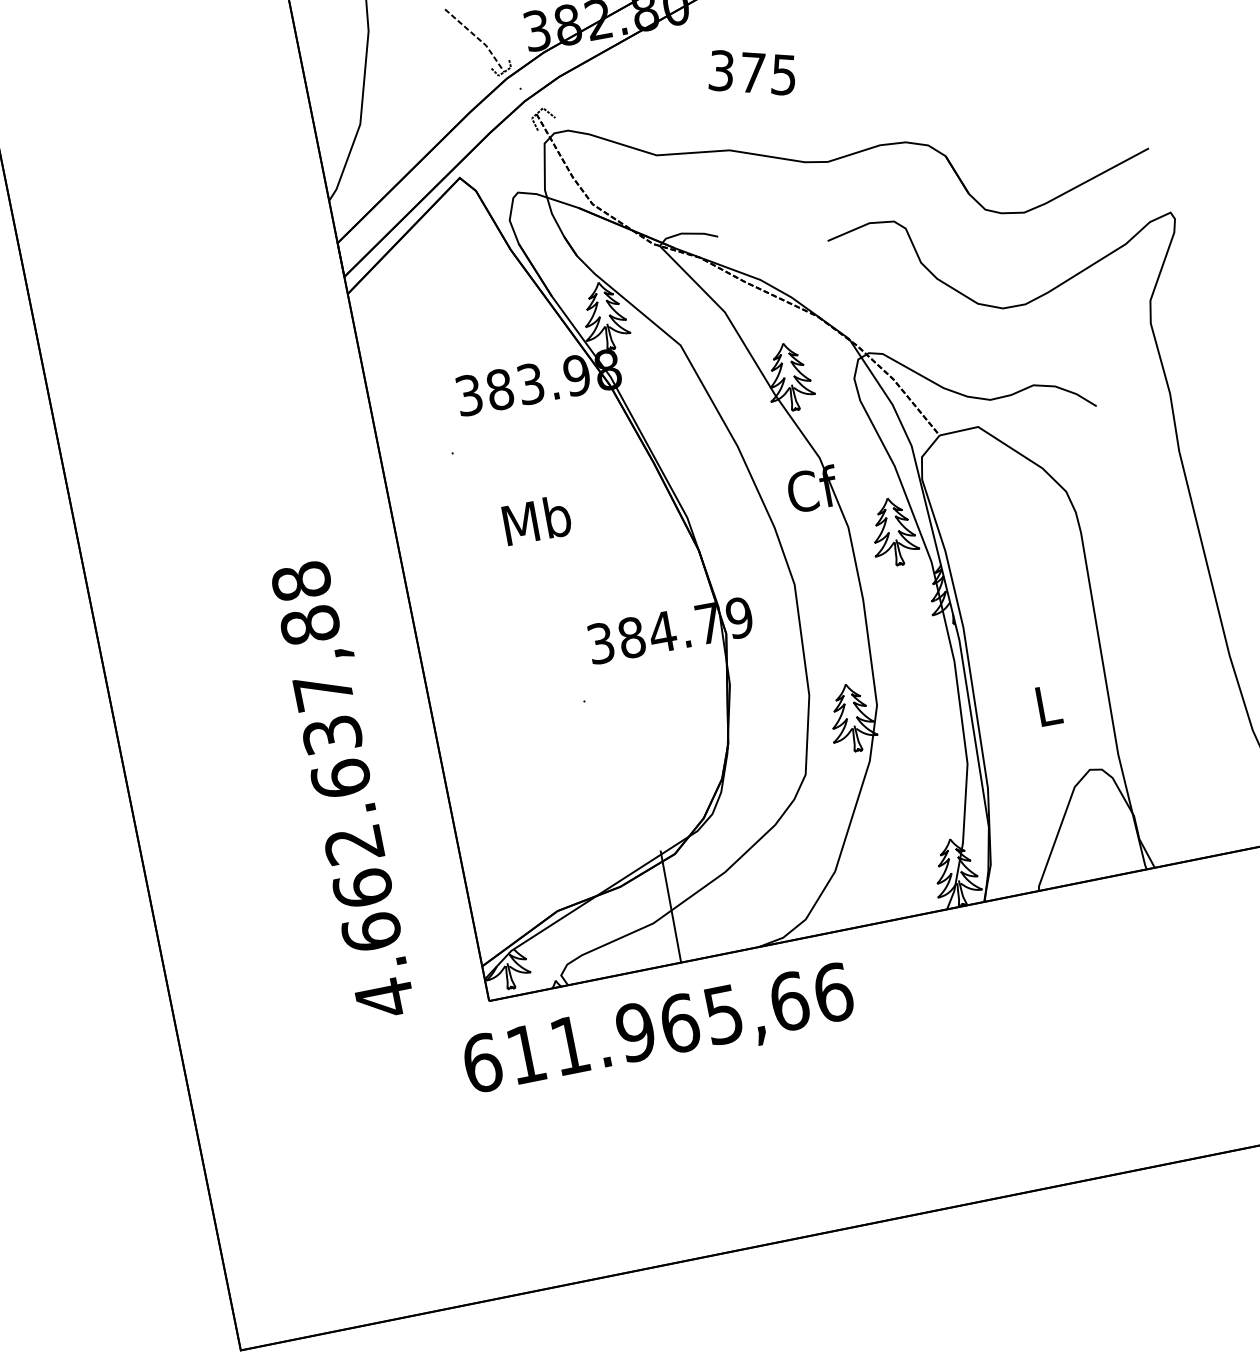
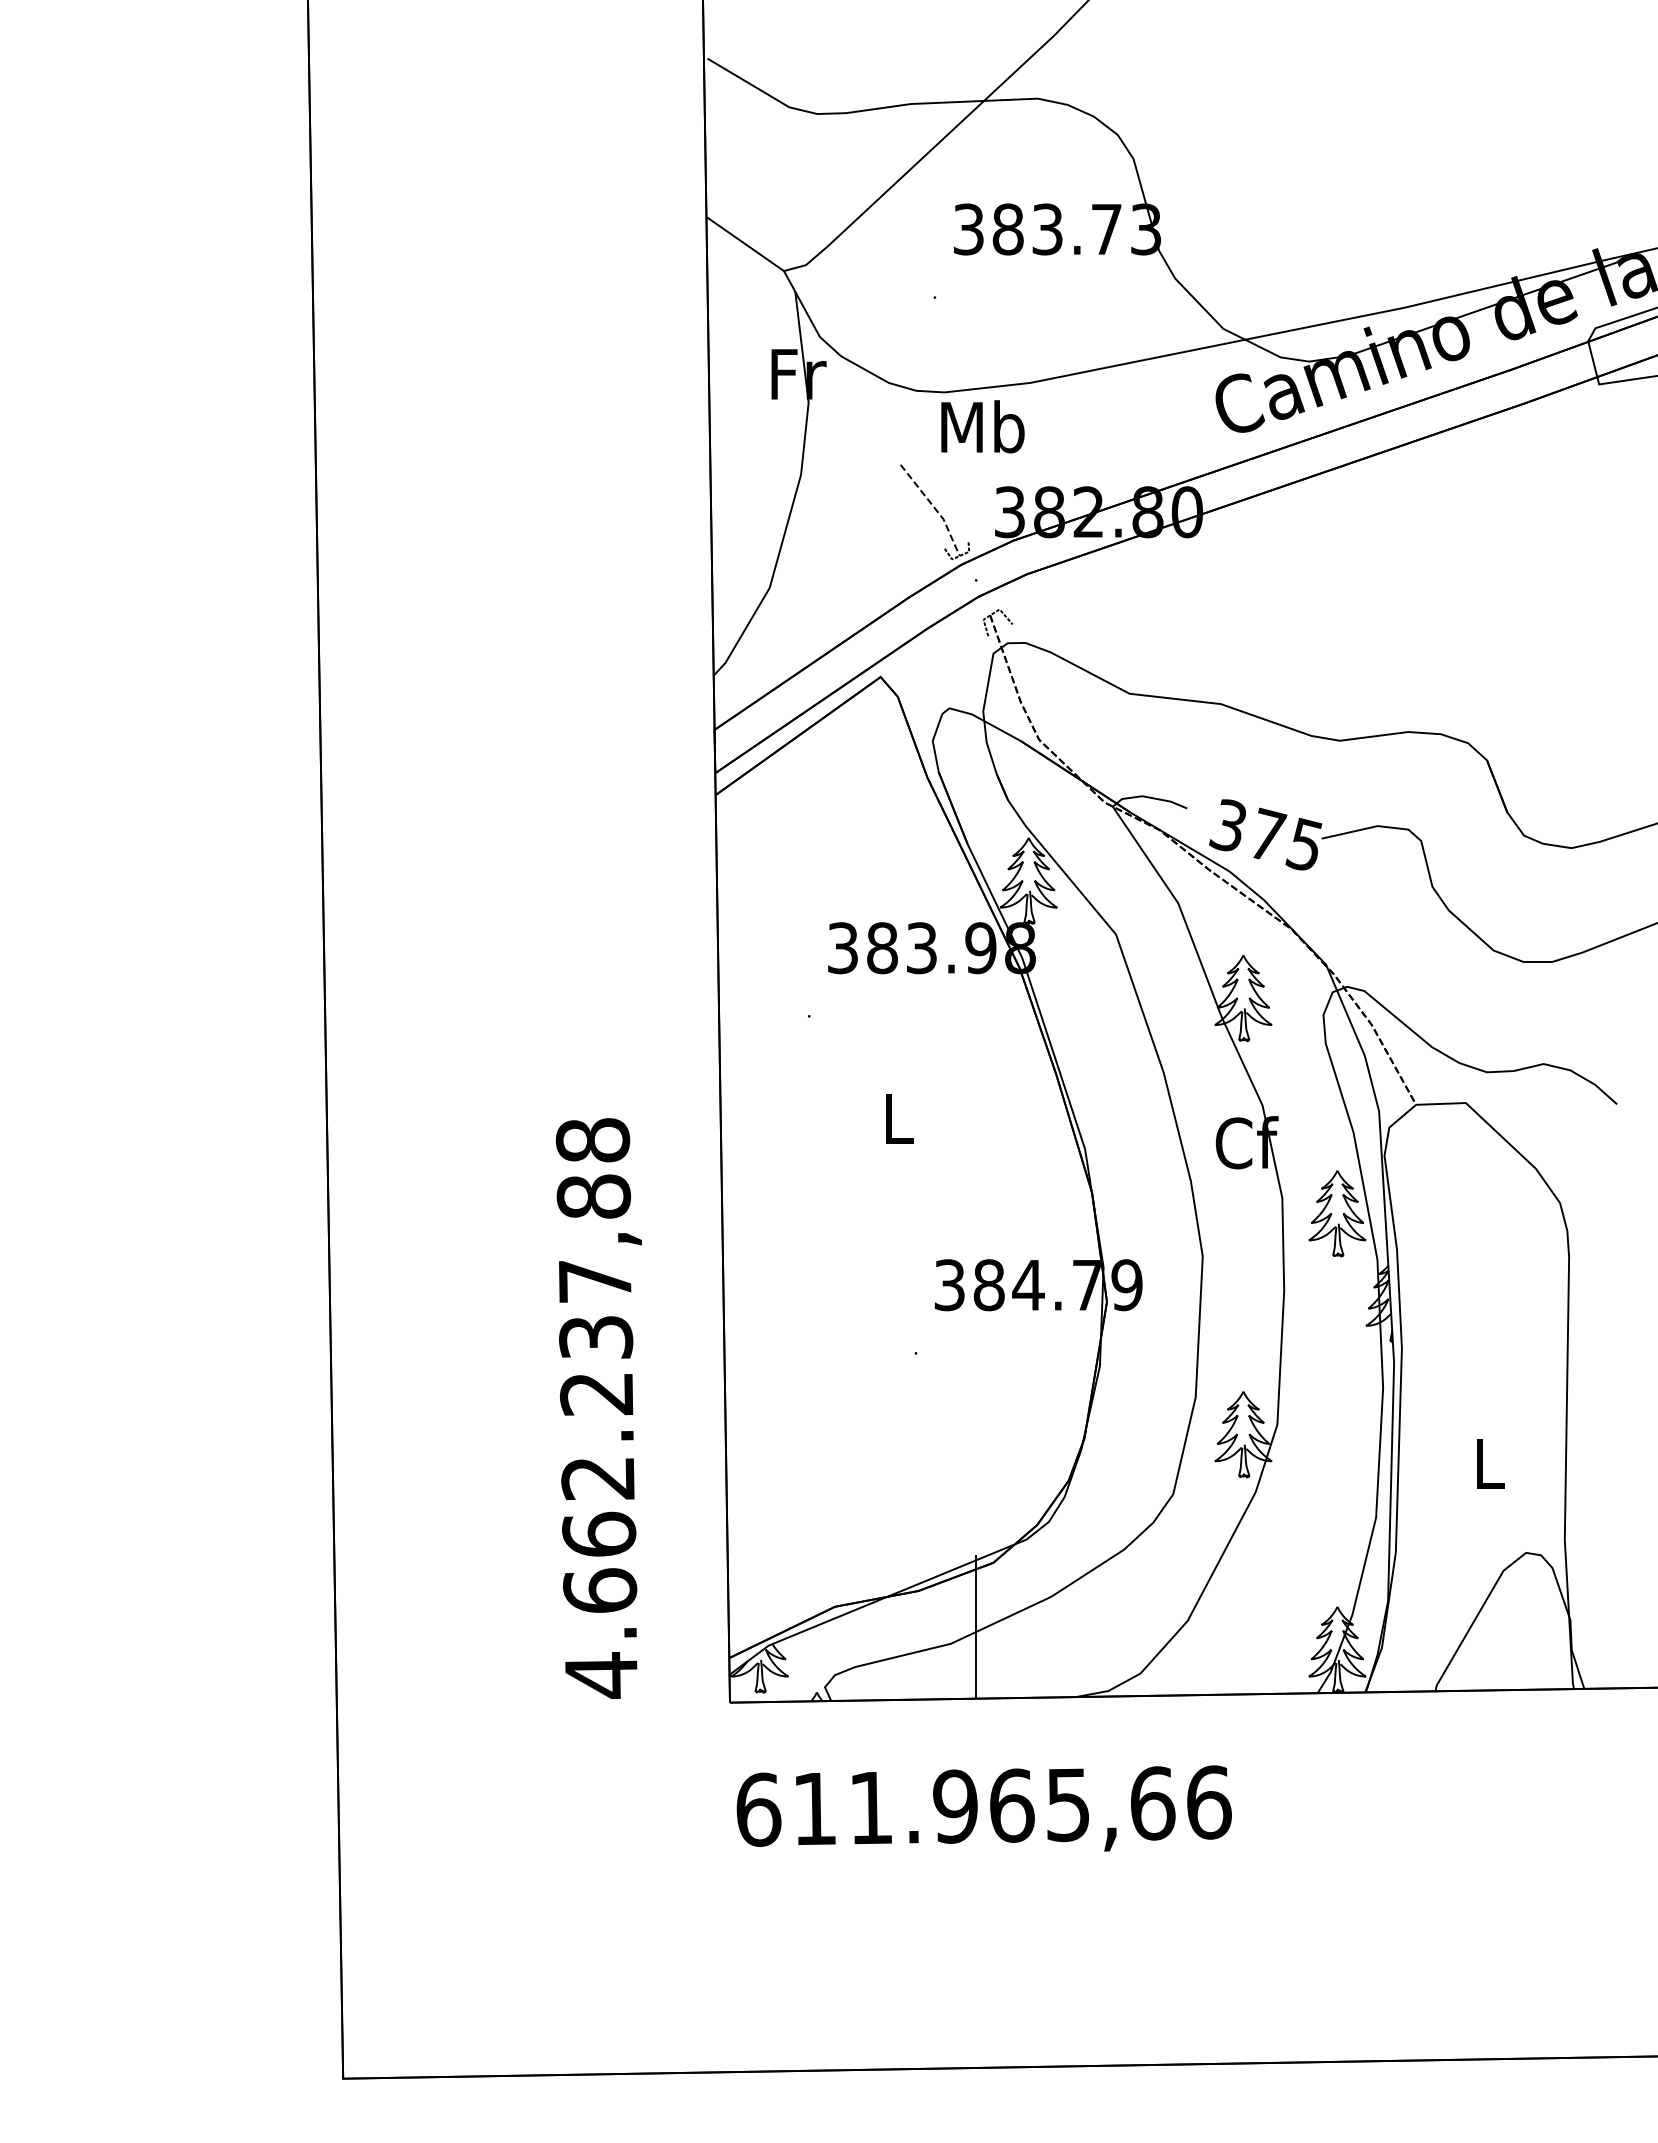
text: (751, 72) -> (1265, 834), moved
text: (536, 519) -> (898, 1117), Mb -> L
text: (340, 778) -> (596, 1393), 4.662.637,88 -> 4.662.237,88
text: (658, 1029) -> (983, 1808), moved

